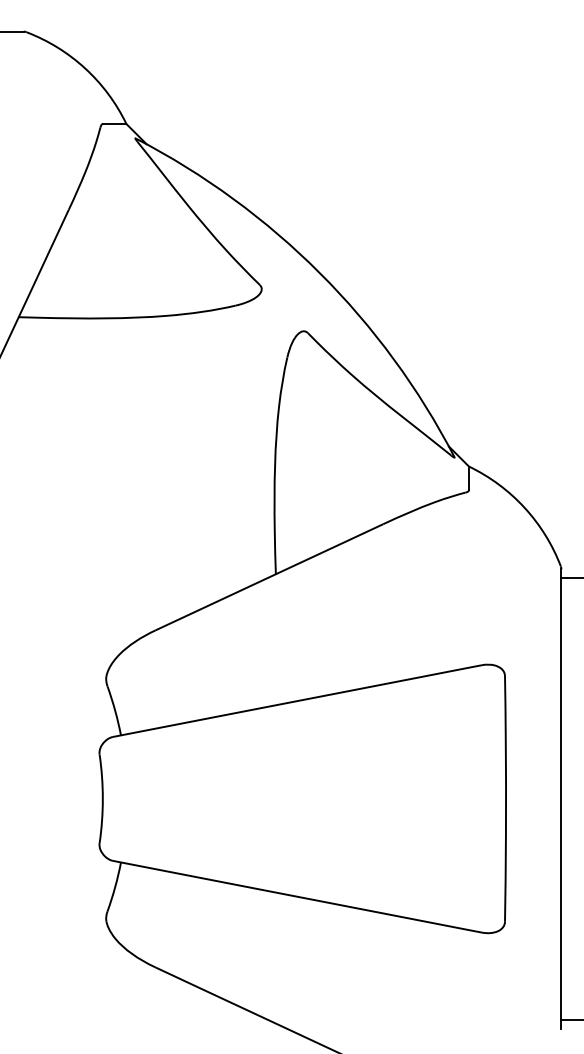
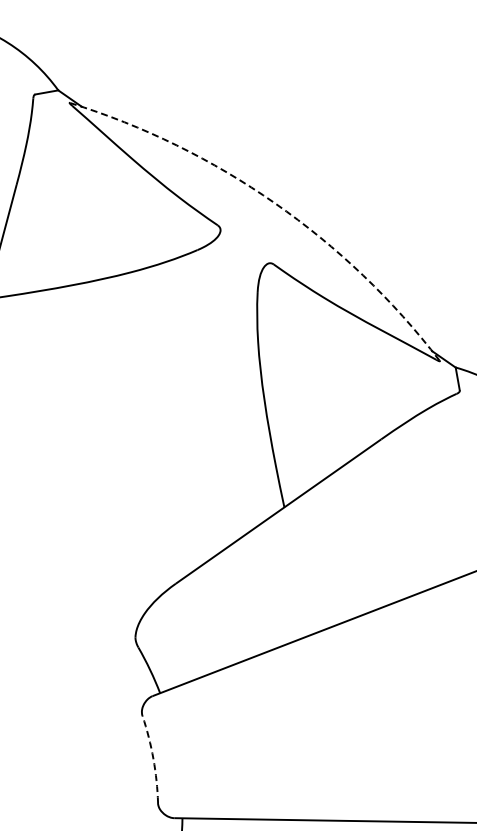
arc: (319, 273) -> (274, 203), solid -> dashed
arc: (102, 798) -> (153, 758), solid -> dashed

